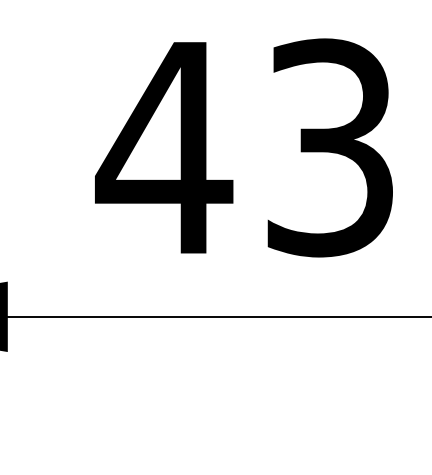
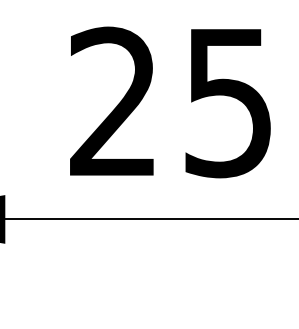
text: (243, 146) -> (168, 101), 43 -> 25

